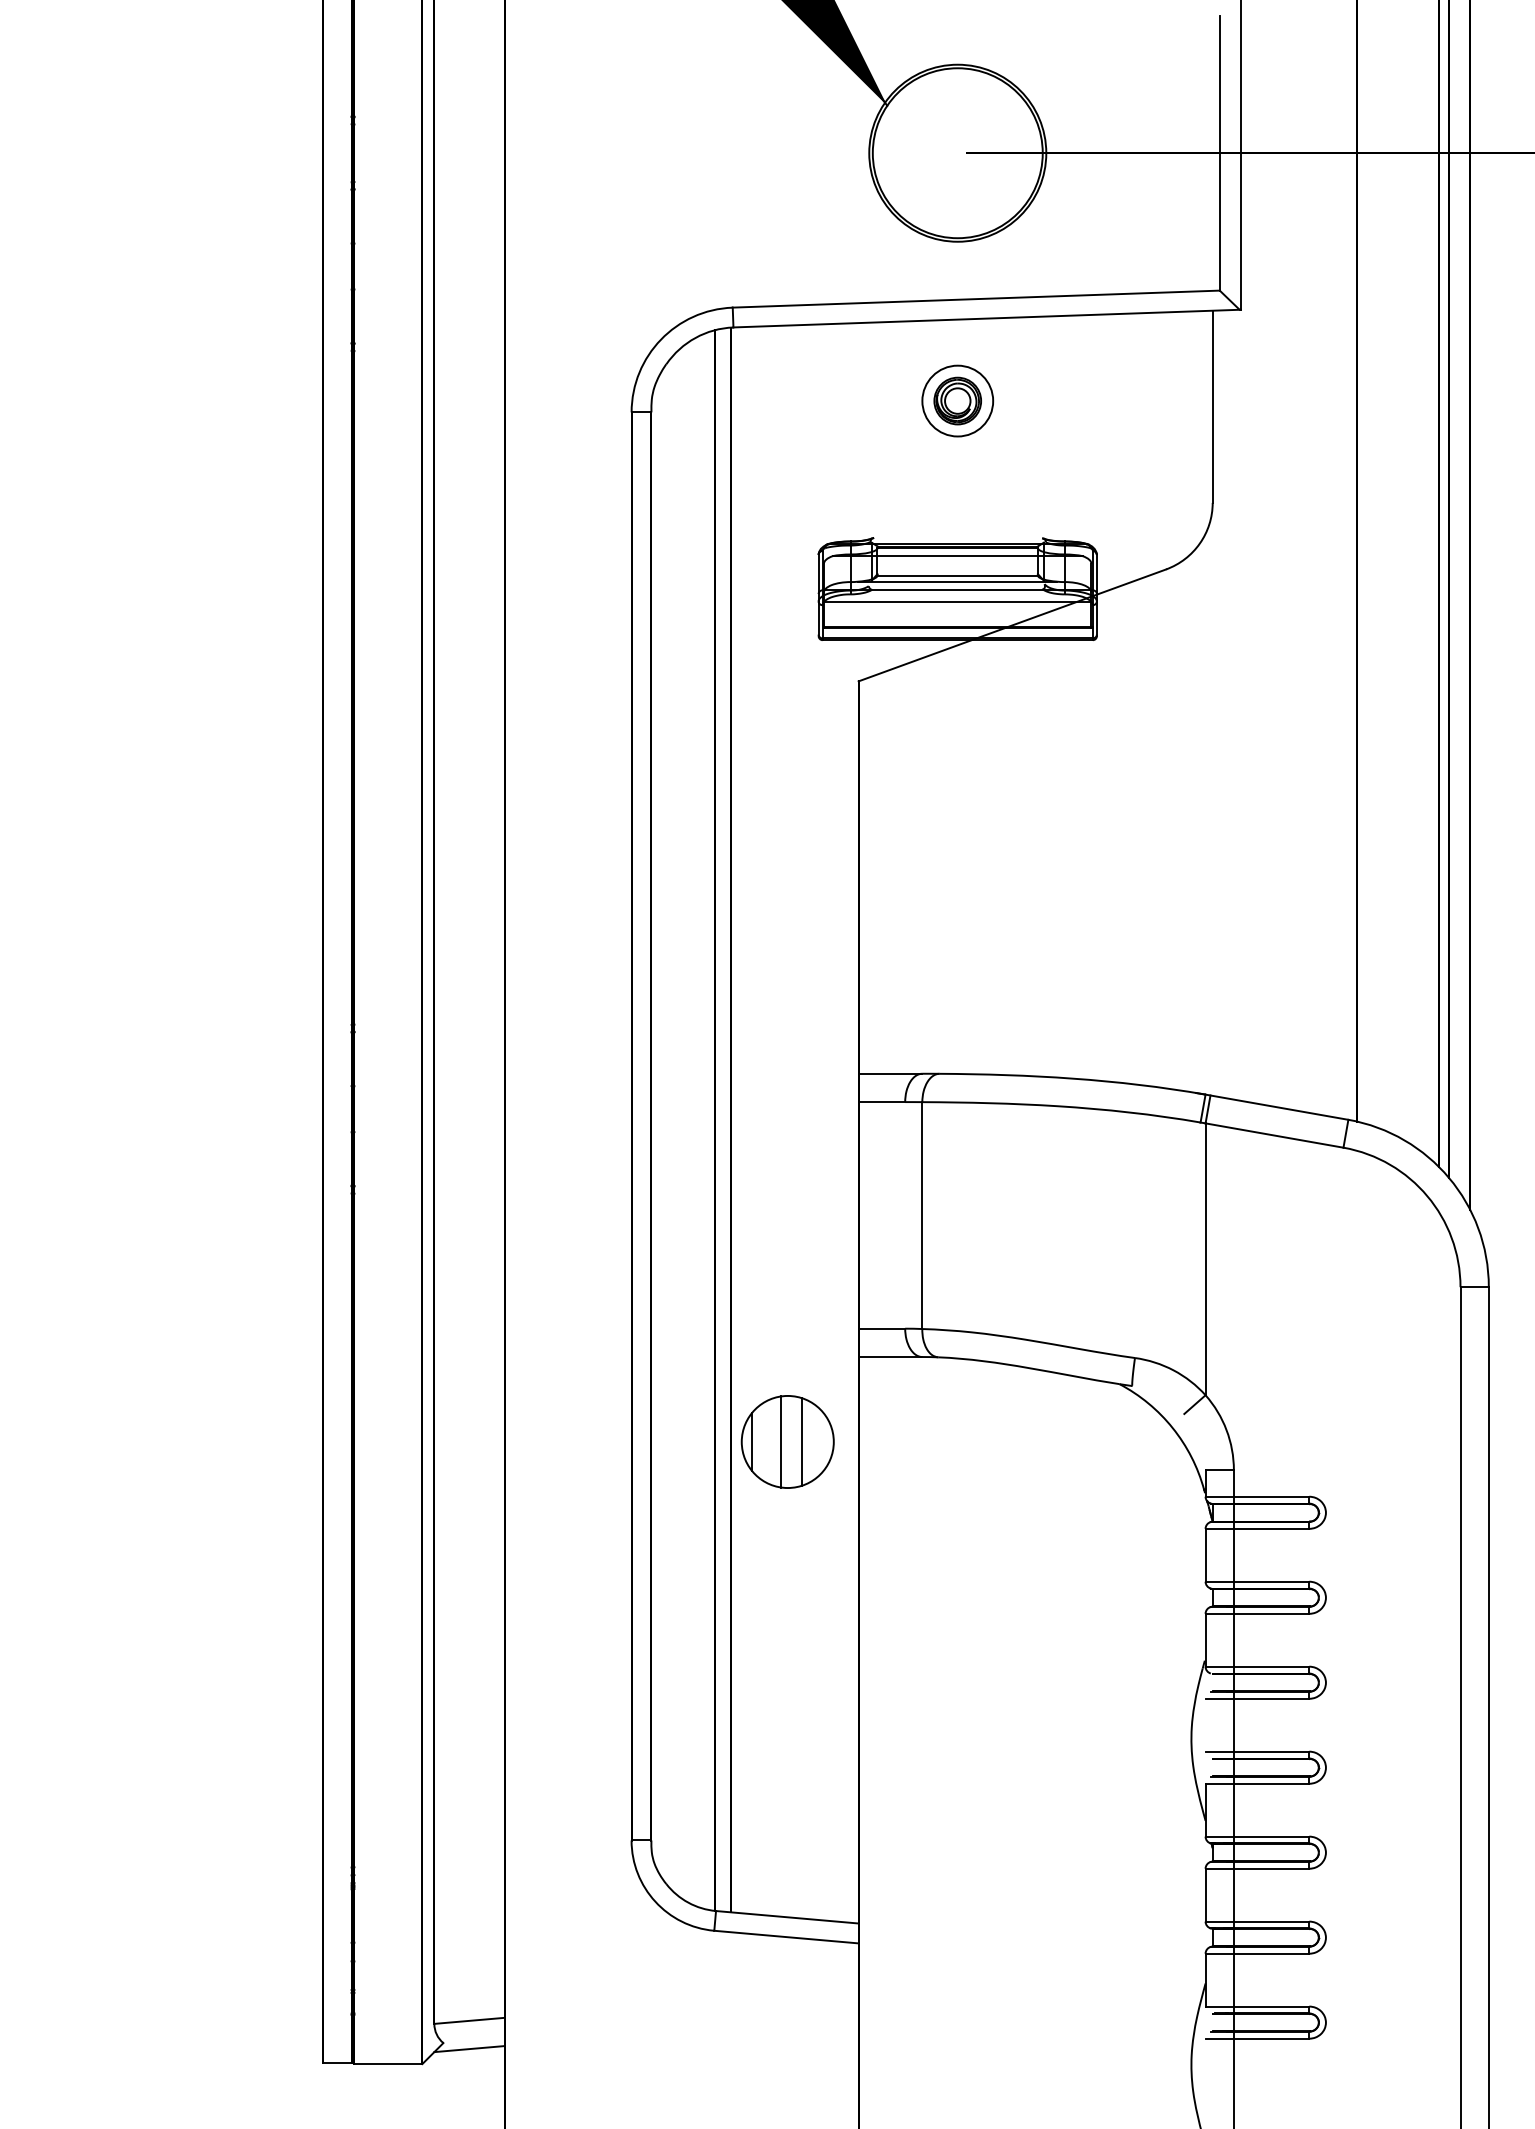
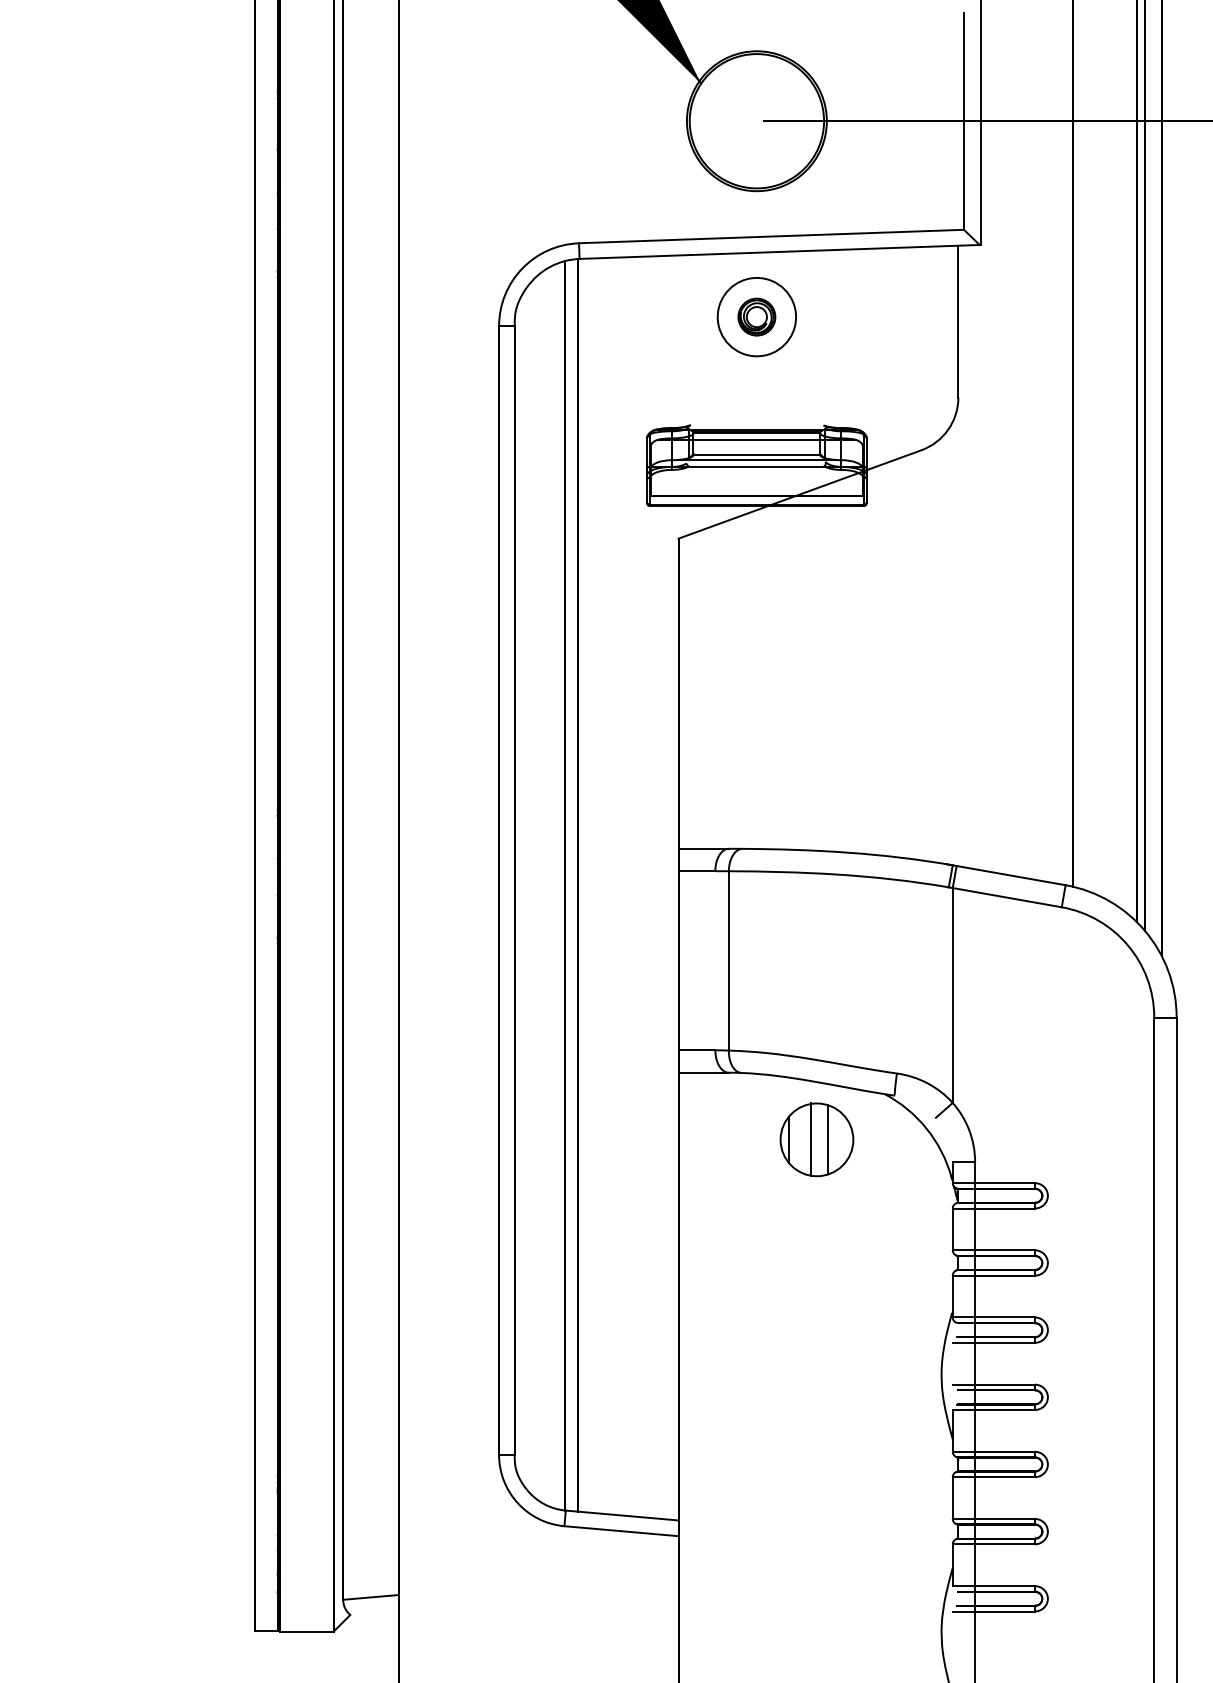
circle: (957, 400) -> (756, 316), size x1.4
line: (957, 601) -> (756, 475), removed
part: (787, 1441) -> (816, 1139), moved
line: (469, 2049) -> (370, 1620), removed

